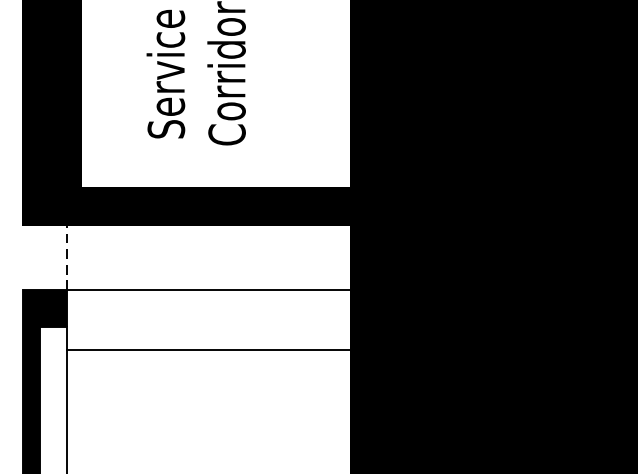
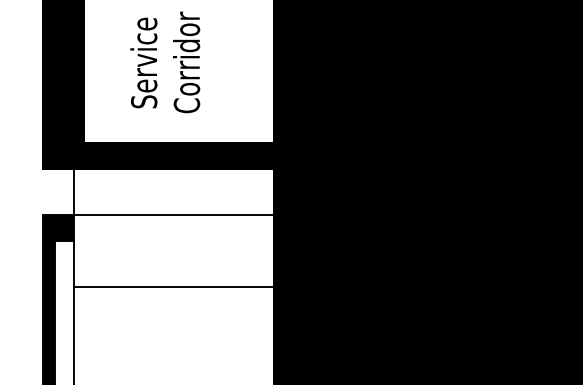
line: (67, 256) -> (74, 191), dashed -> solid
line: (209, 350) -> (174, 287), moved

